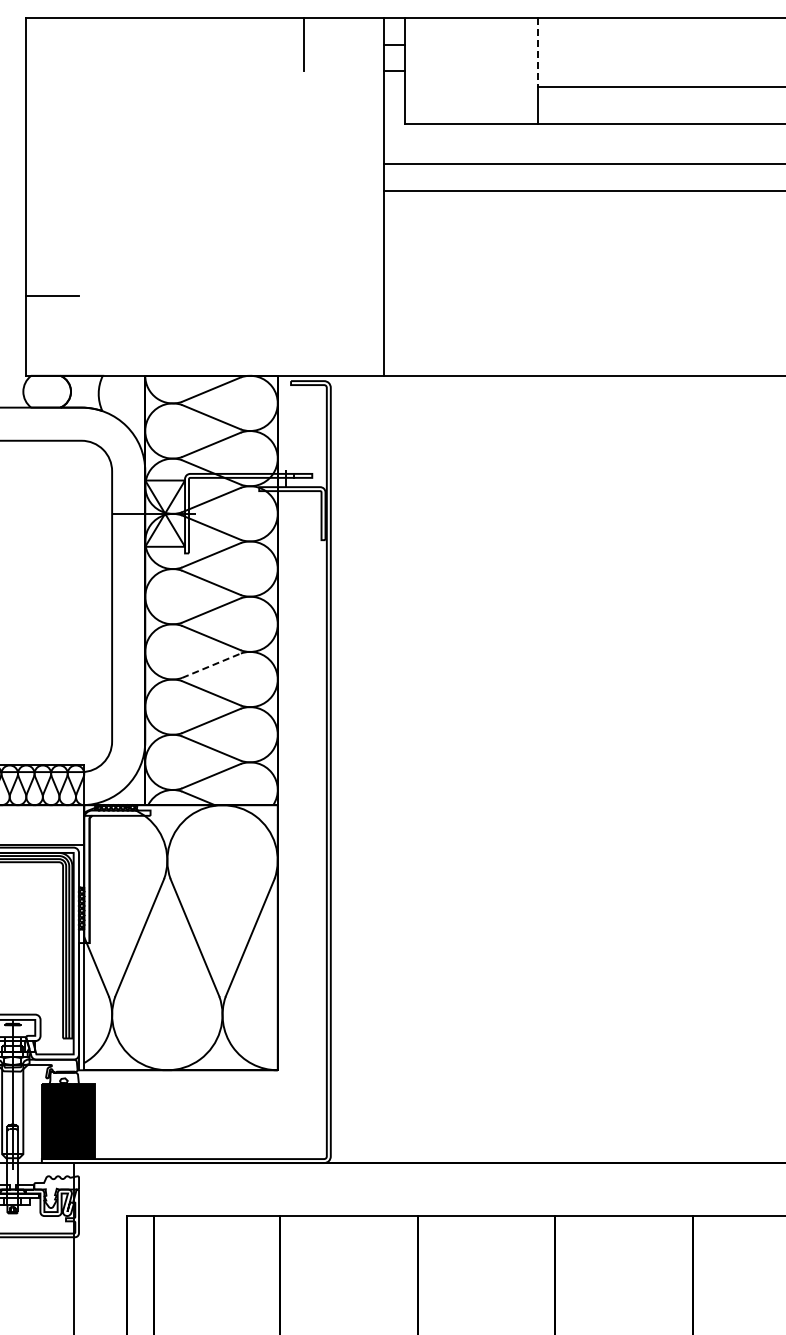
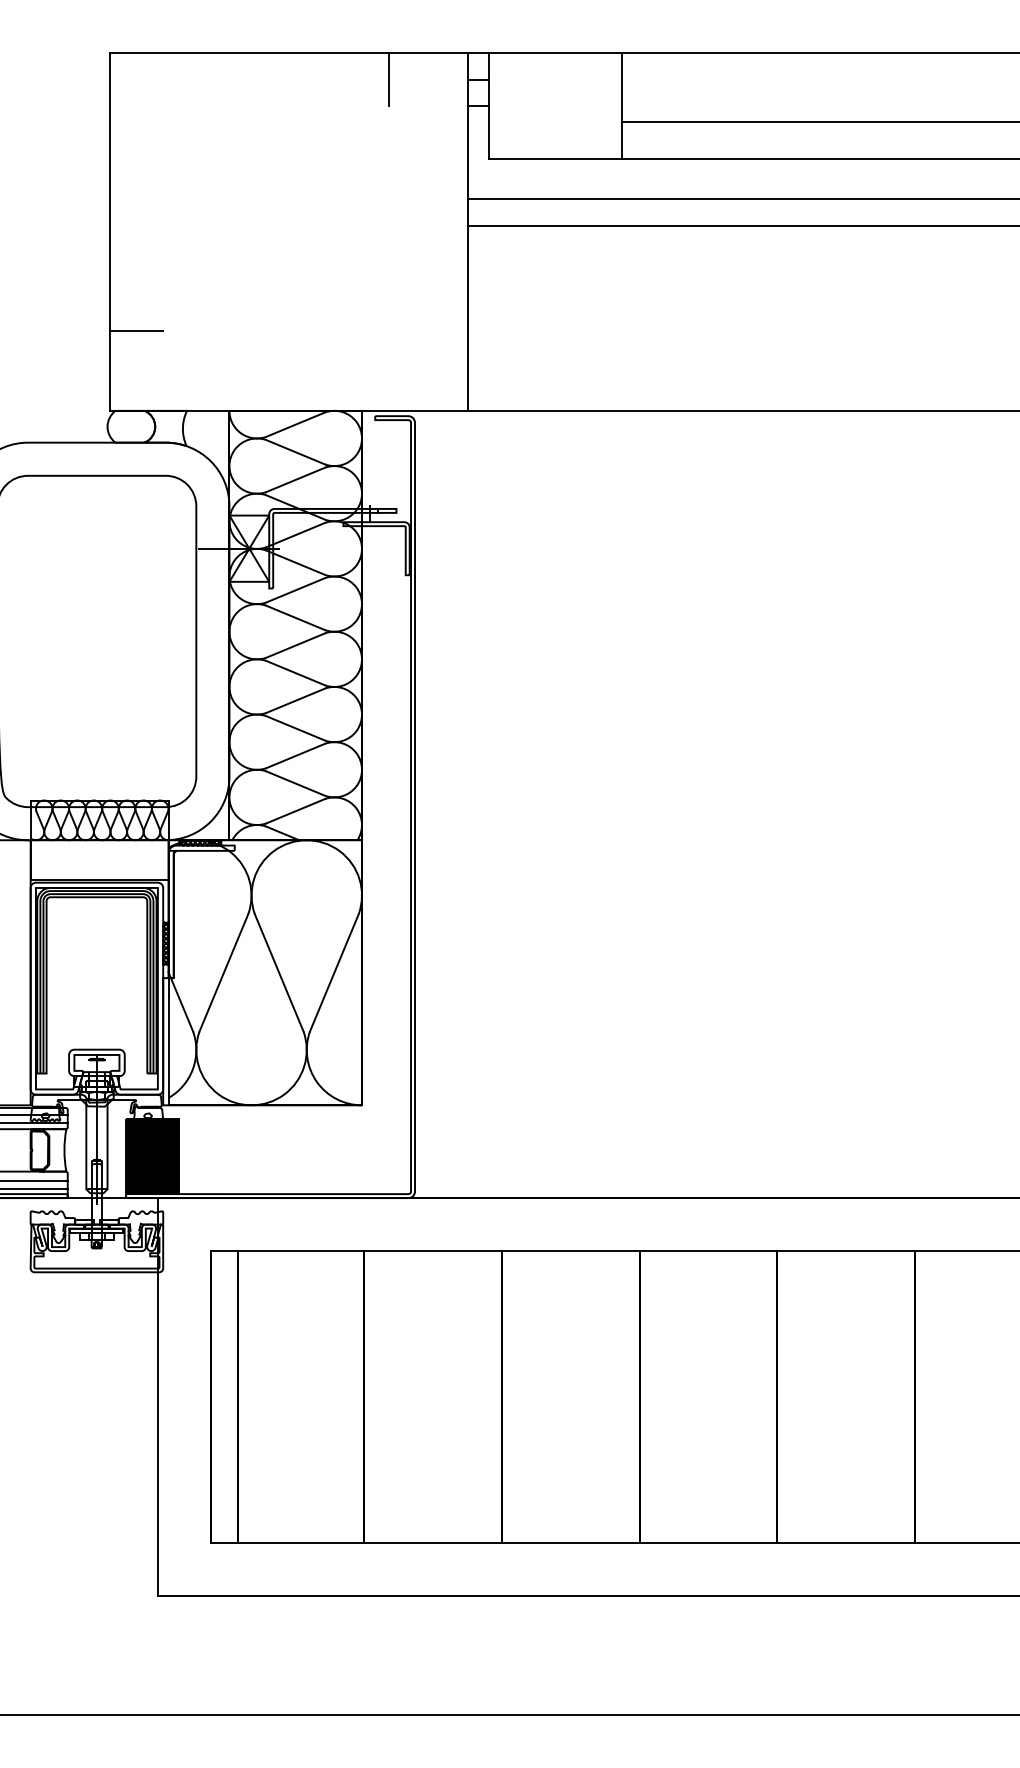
line: (537, 52) -> (621, 87), dashed -> solid
line: (211, 665) -> (295, 700), dashed -> solid

